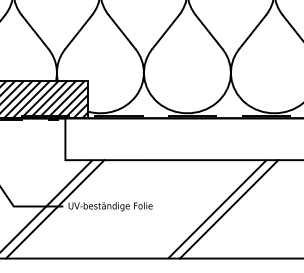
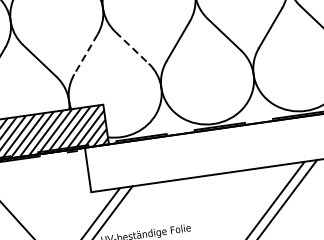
line: (78, 32) -> (85, 54), solid -> dashed
line: (122, 32) -> (132, 48), solid -> dashed

